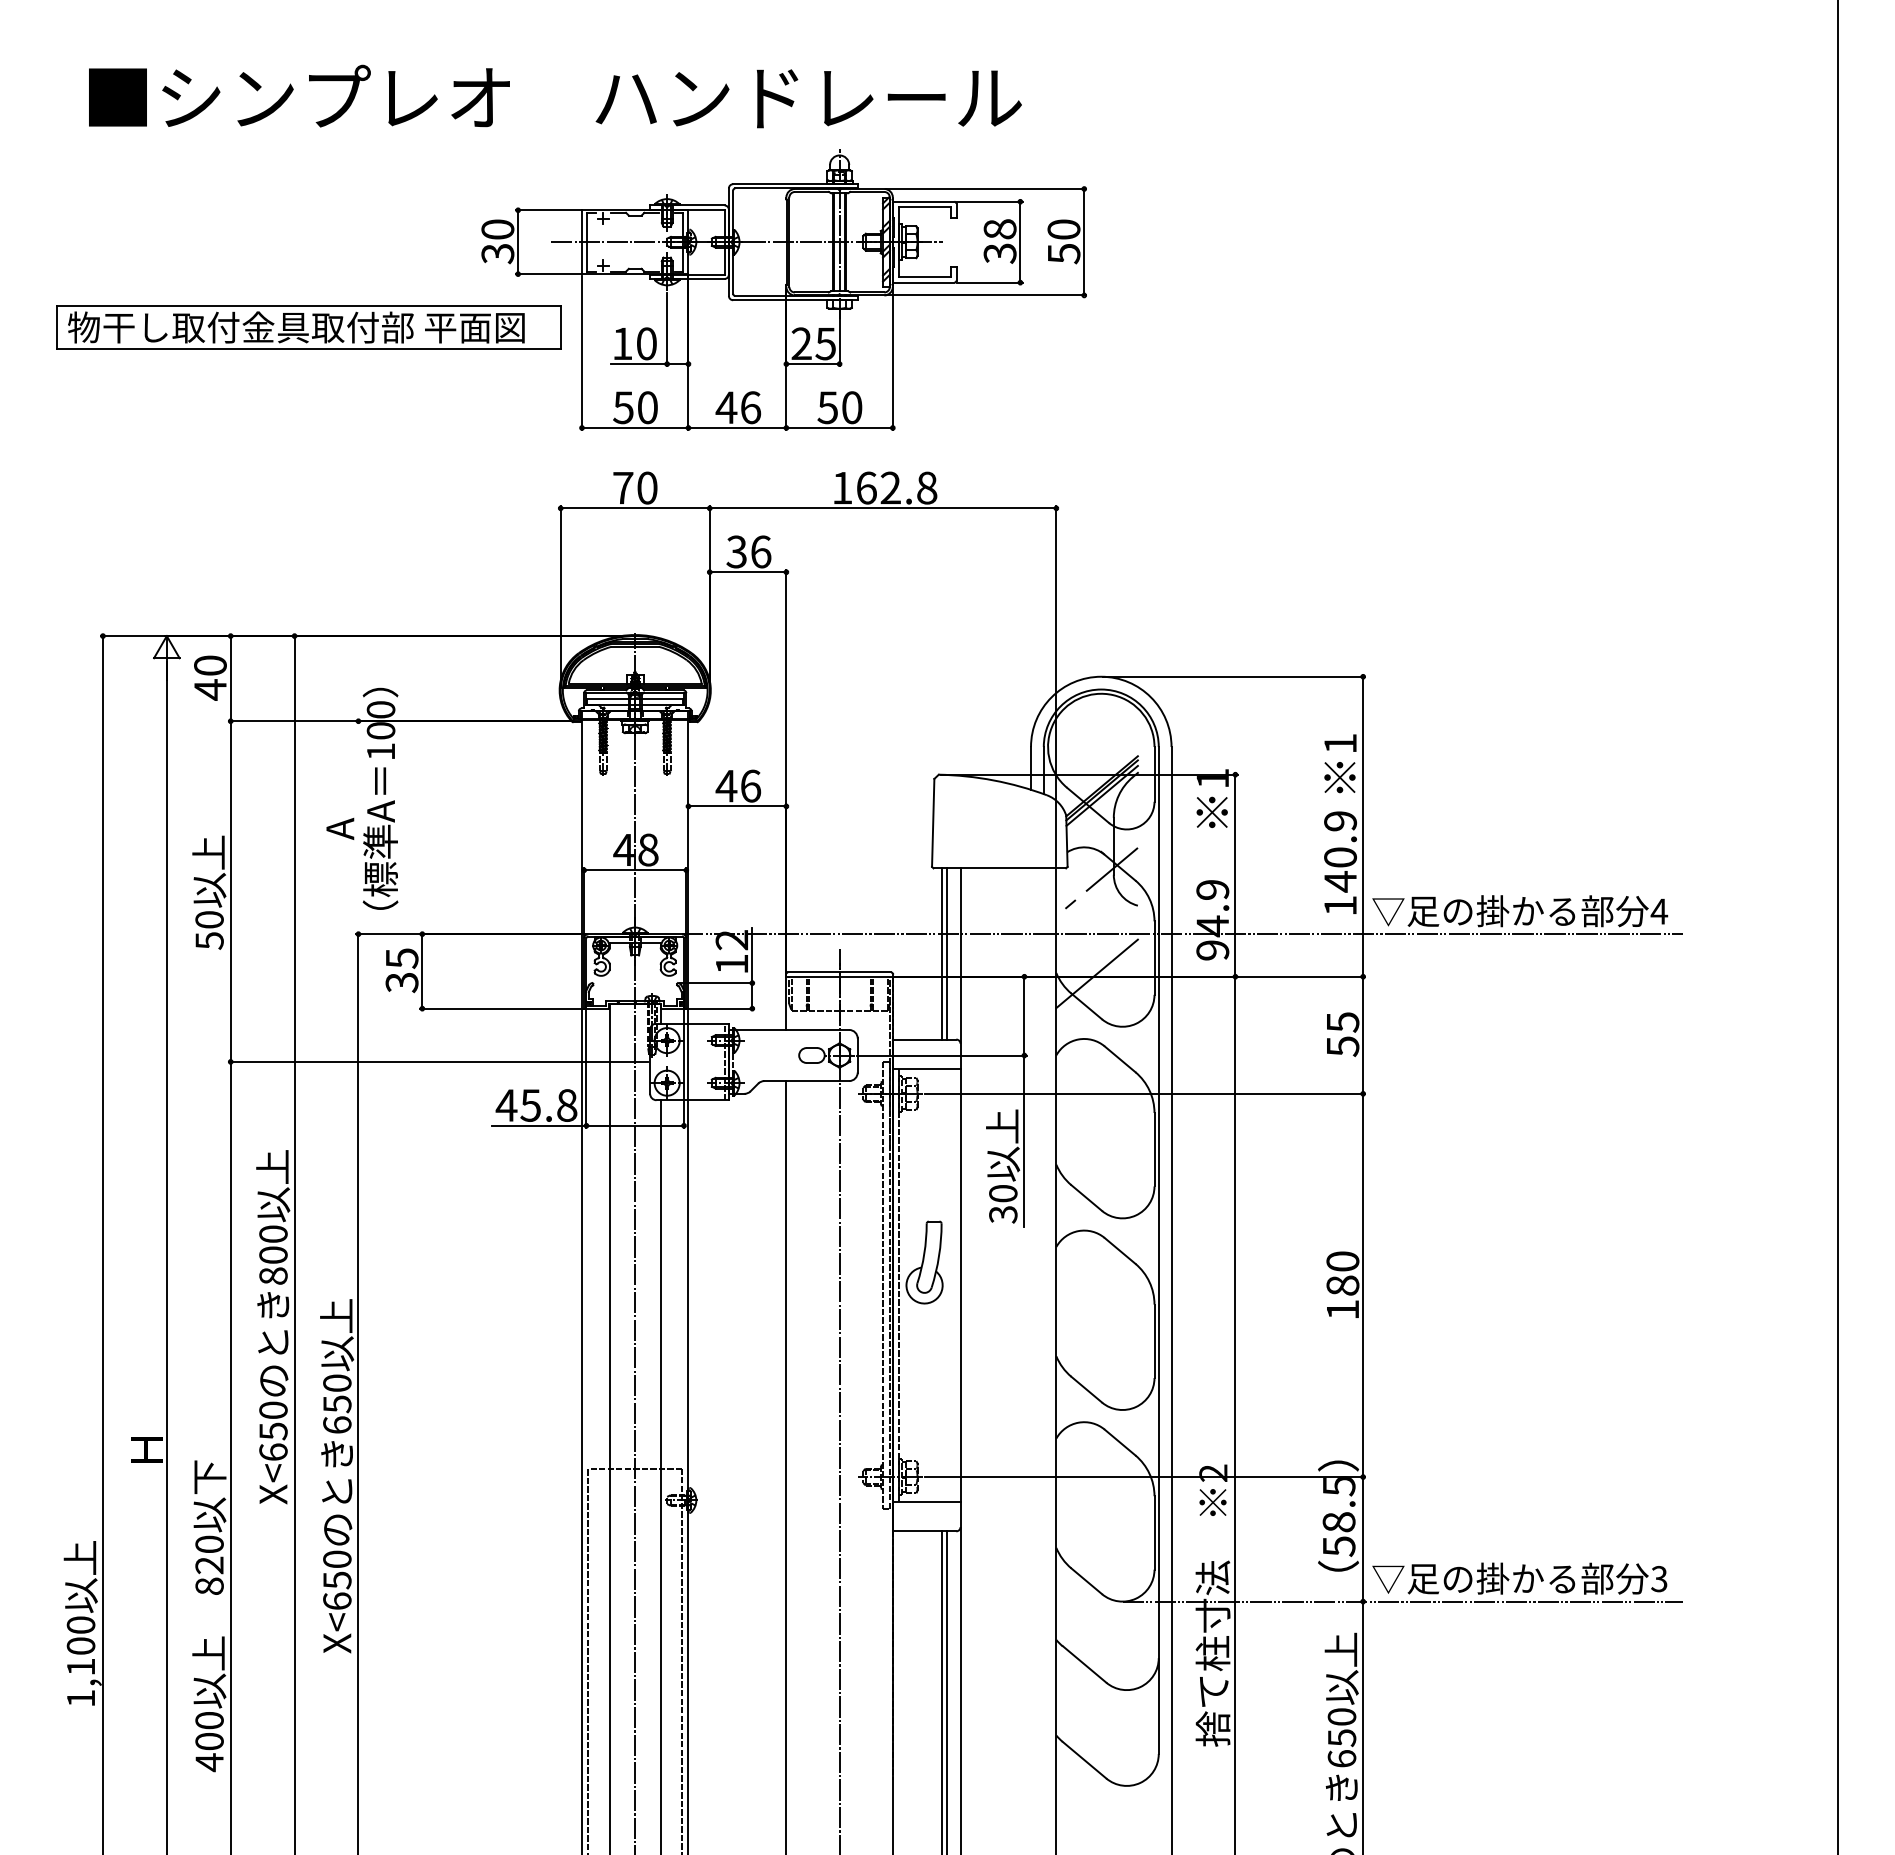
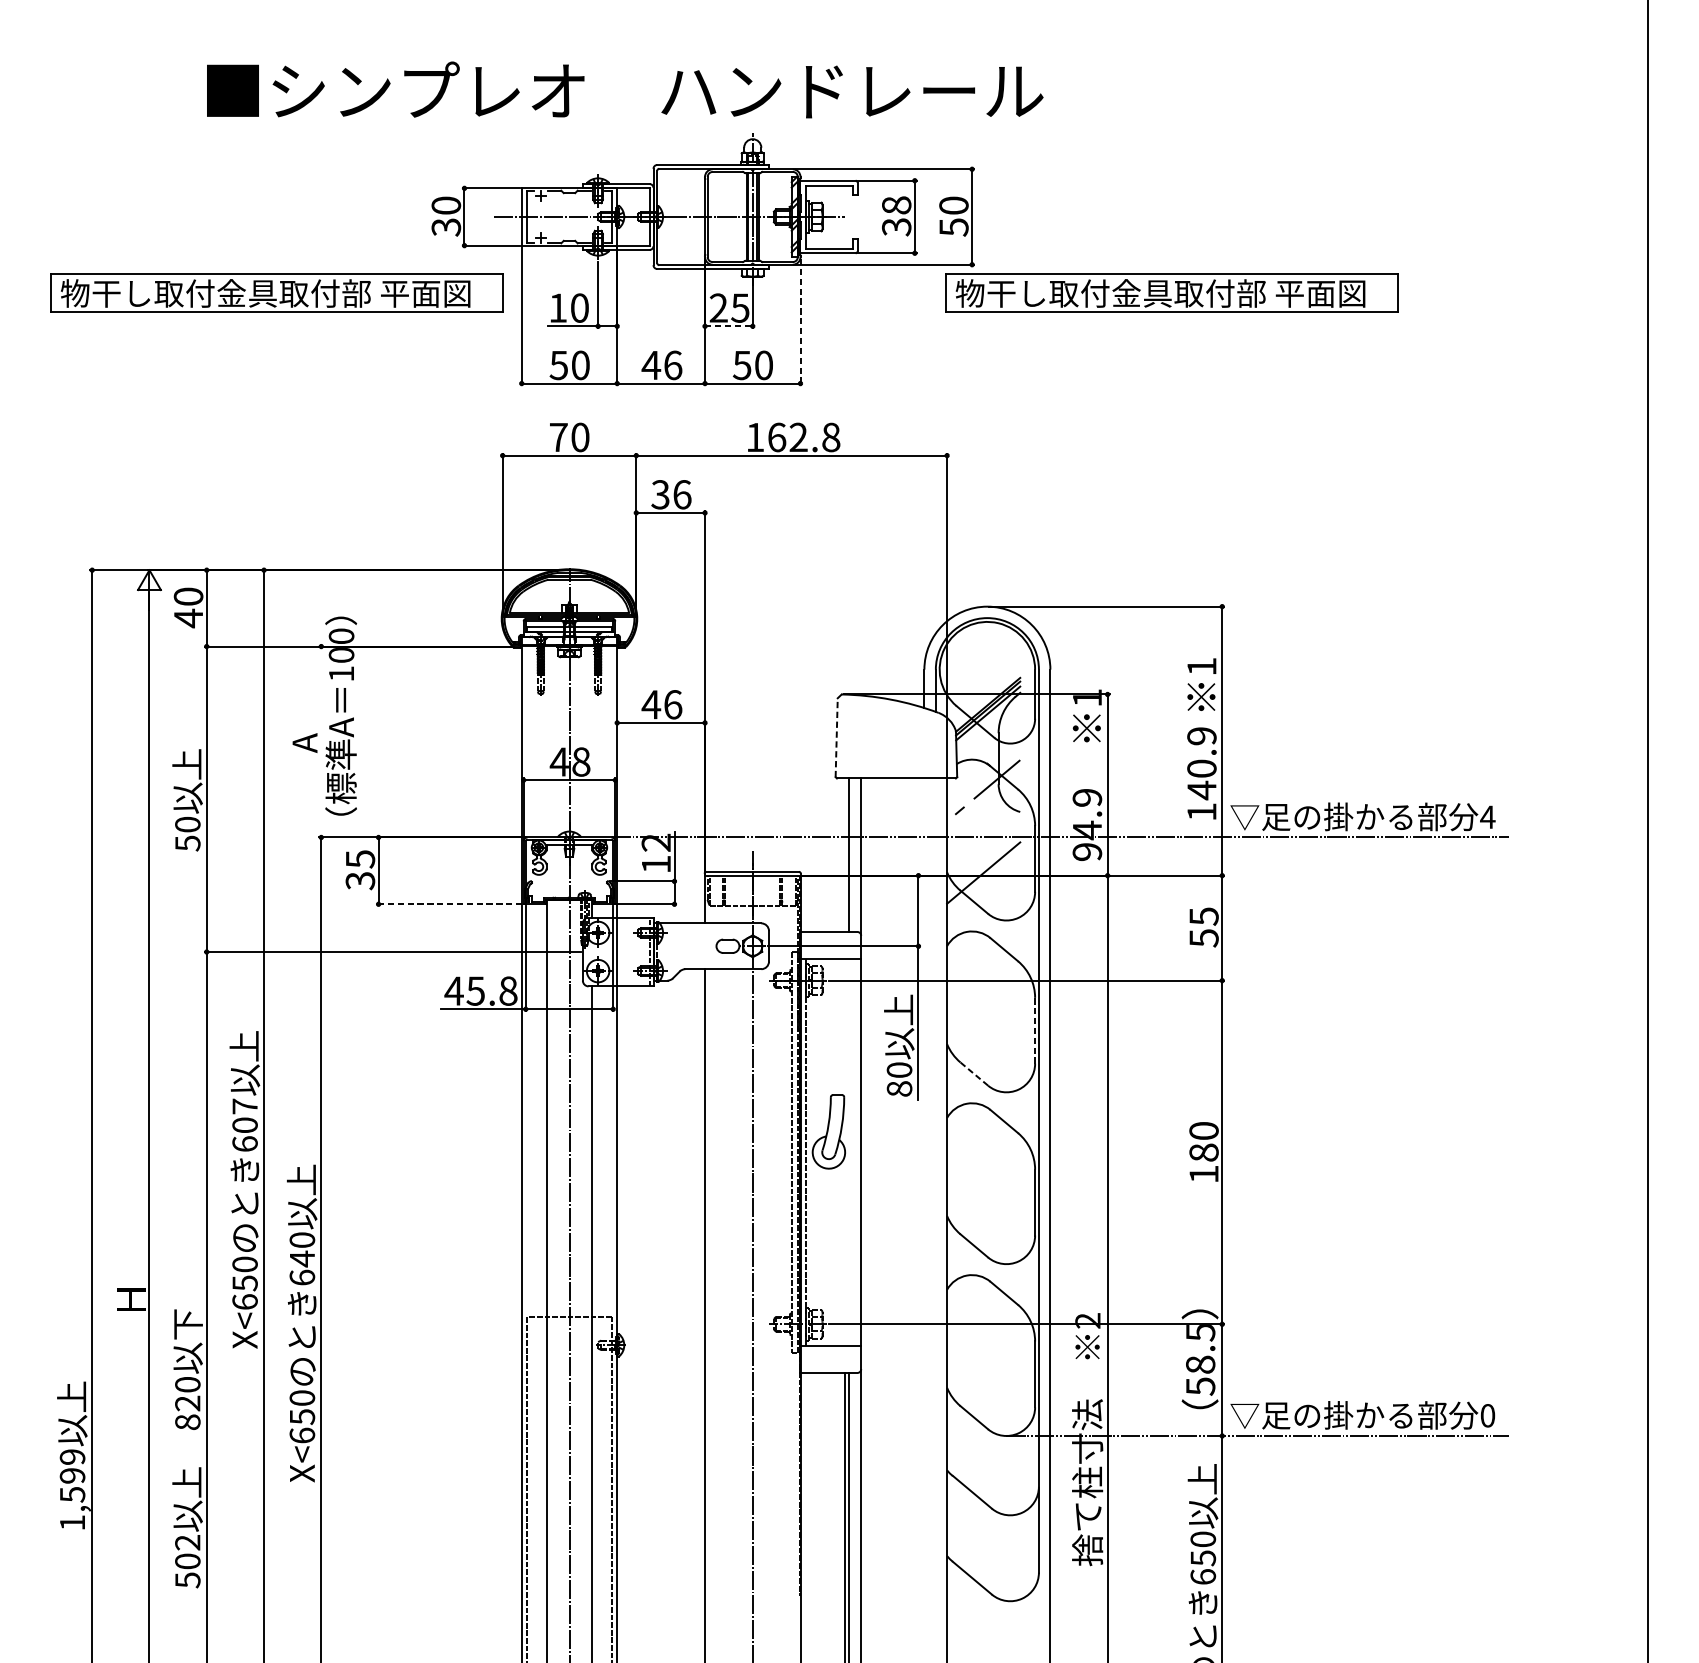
text: (555, 96) -> (625, 89), moved
part: (1306, 327) -> (1171, 293), added
line: (892, 359) -> (800, 322), solid -> dashed
line: (813, 364) -> (729, 326), solid -> dashed
line: (933, 822) -> (836, 737), solid -> dashed
line: (942, 953) -> (845, 854), removed
line: (500, 1008) -> (448, 904), solid -> dashed
line: (1154, 1149) -> (1035, 1030), solid -> dashed
line: (1086, 1197) -> (974, 1073), solid -> dashed
text: (1003, 1214) -> (899, 1088), 30 -> 80
text: (273, 1254) -> (245, 1124), 800 -> 607
text: (337, 1403) -> (302, 1258), 650 -> 640
text: (1659, 1579) -> (1487, 1416), 3 -> 0
text: (80, 1646) -> (72, 1476), 1,100 -> 1,599
text: (209, 1742) -> (187, 1562), 400 -> 502

